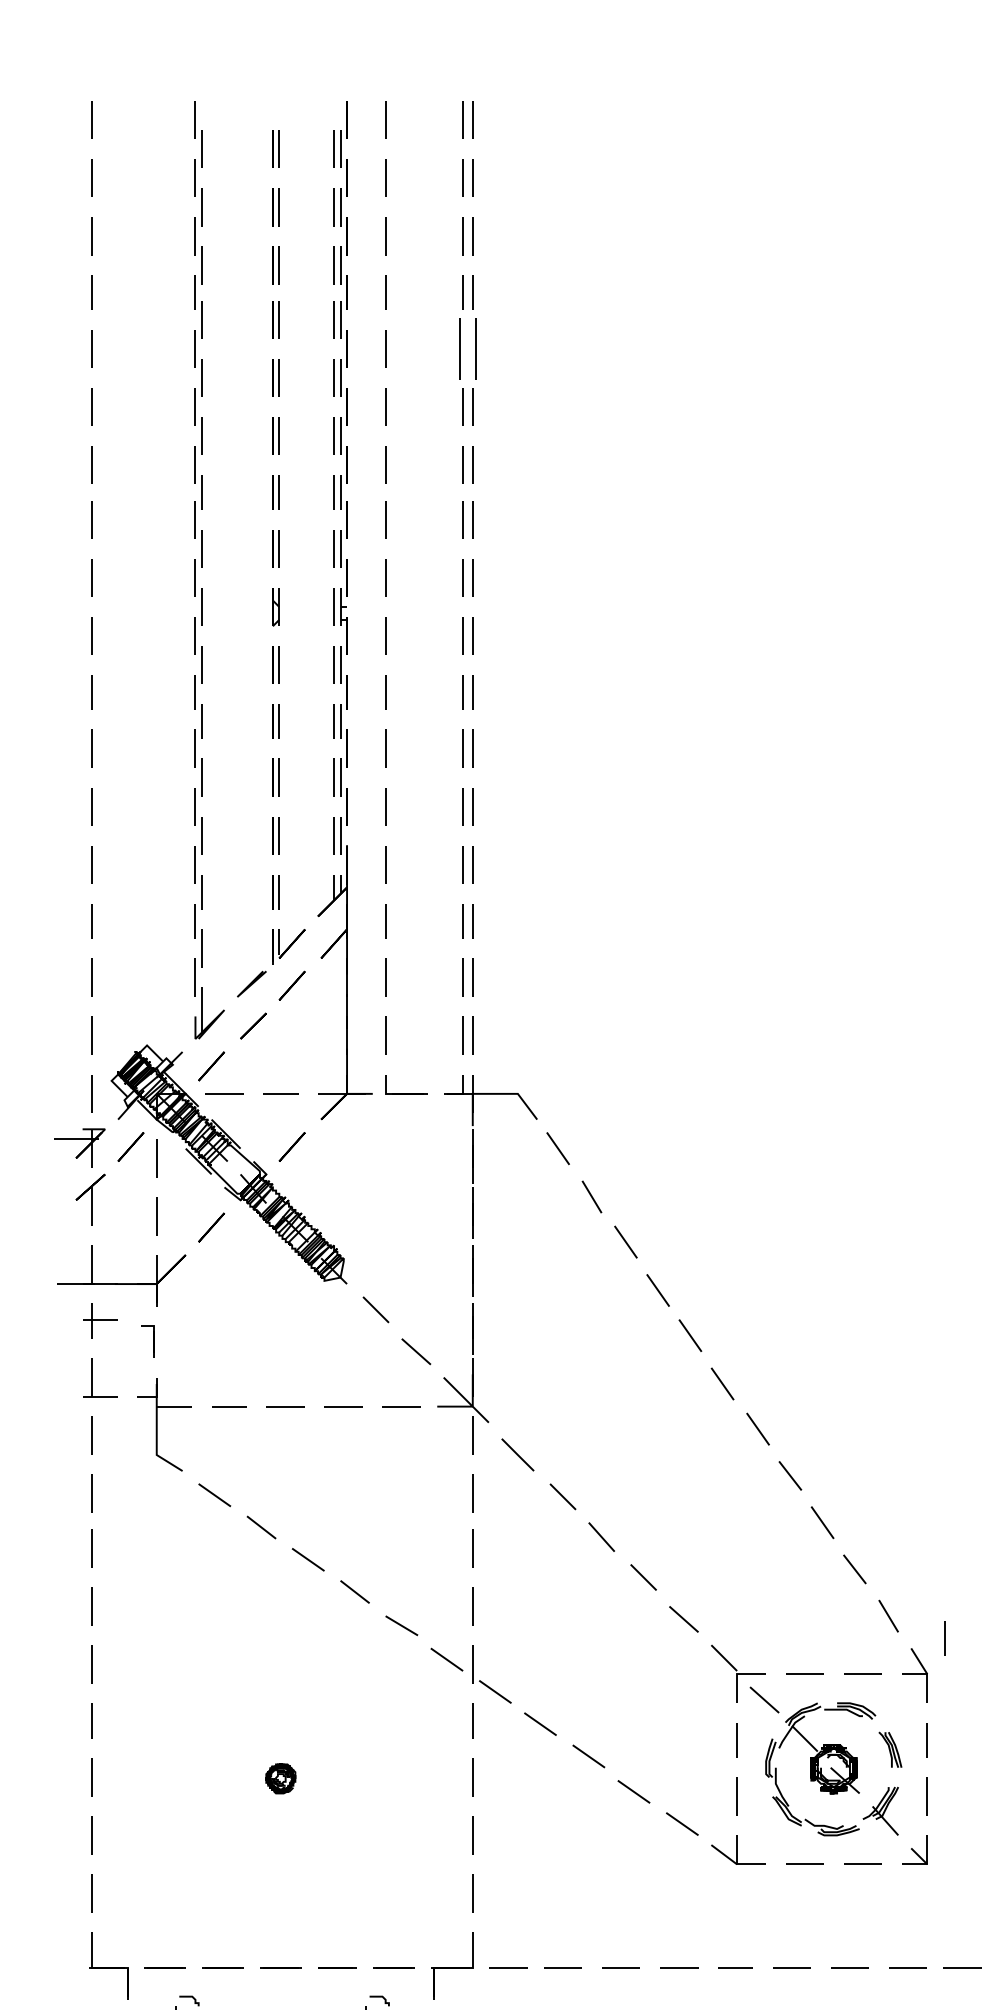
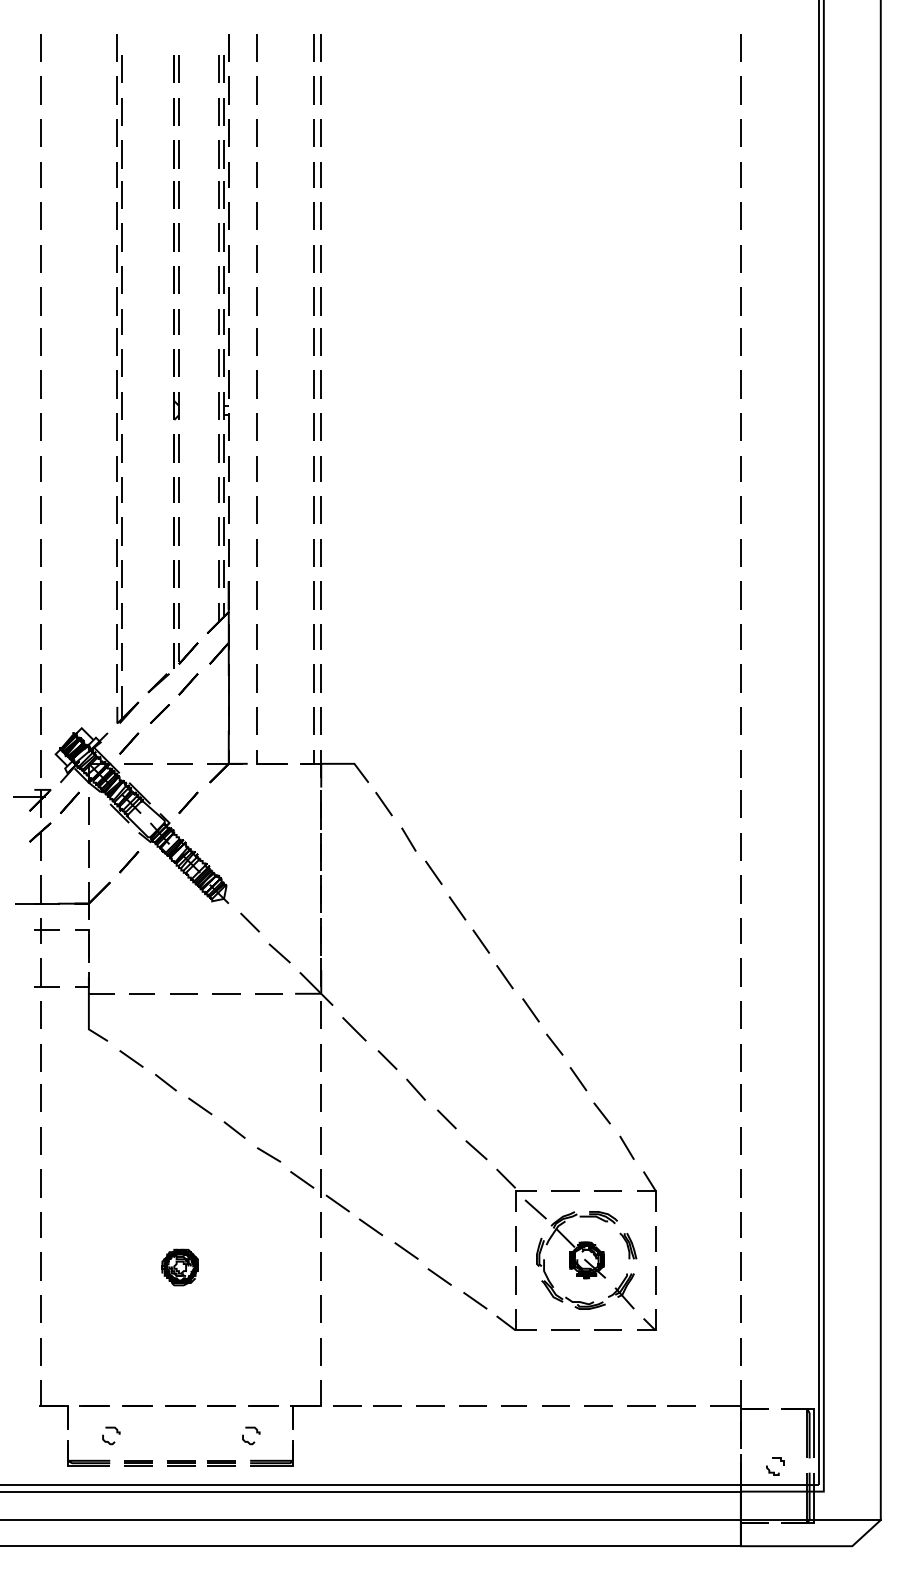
part: (467, 348) -> (317, 215), size x0.62
part: (148, 1340) -> (82, 945), size x1.43
line: (945, 1637) -> (668, 1163), removed
part: (280, 1778) -> (179, 1267), size x1.67

